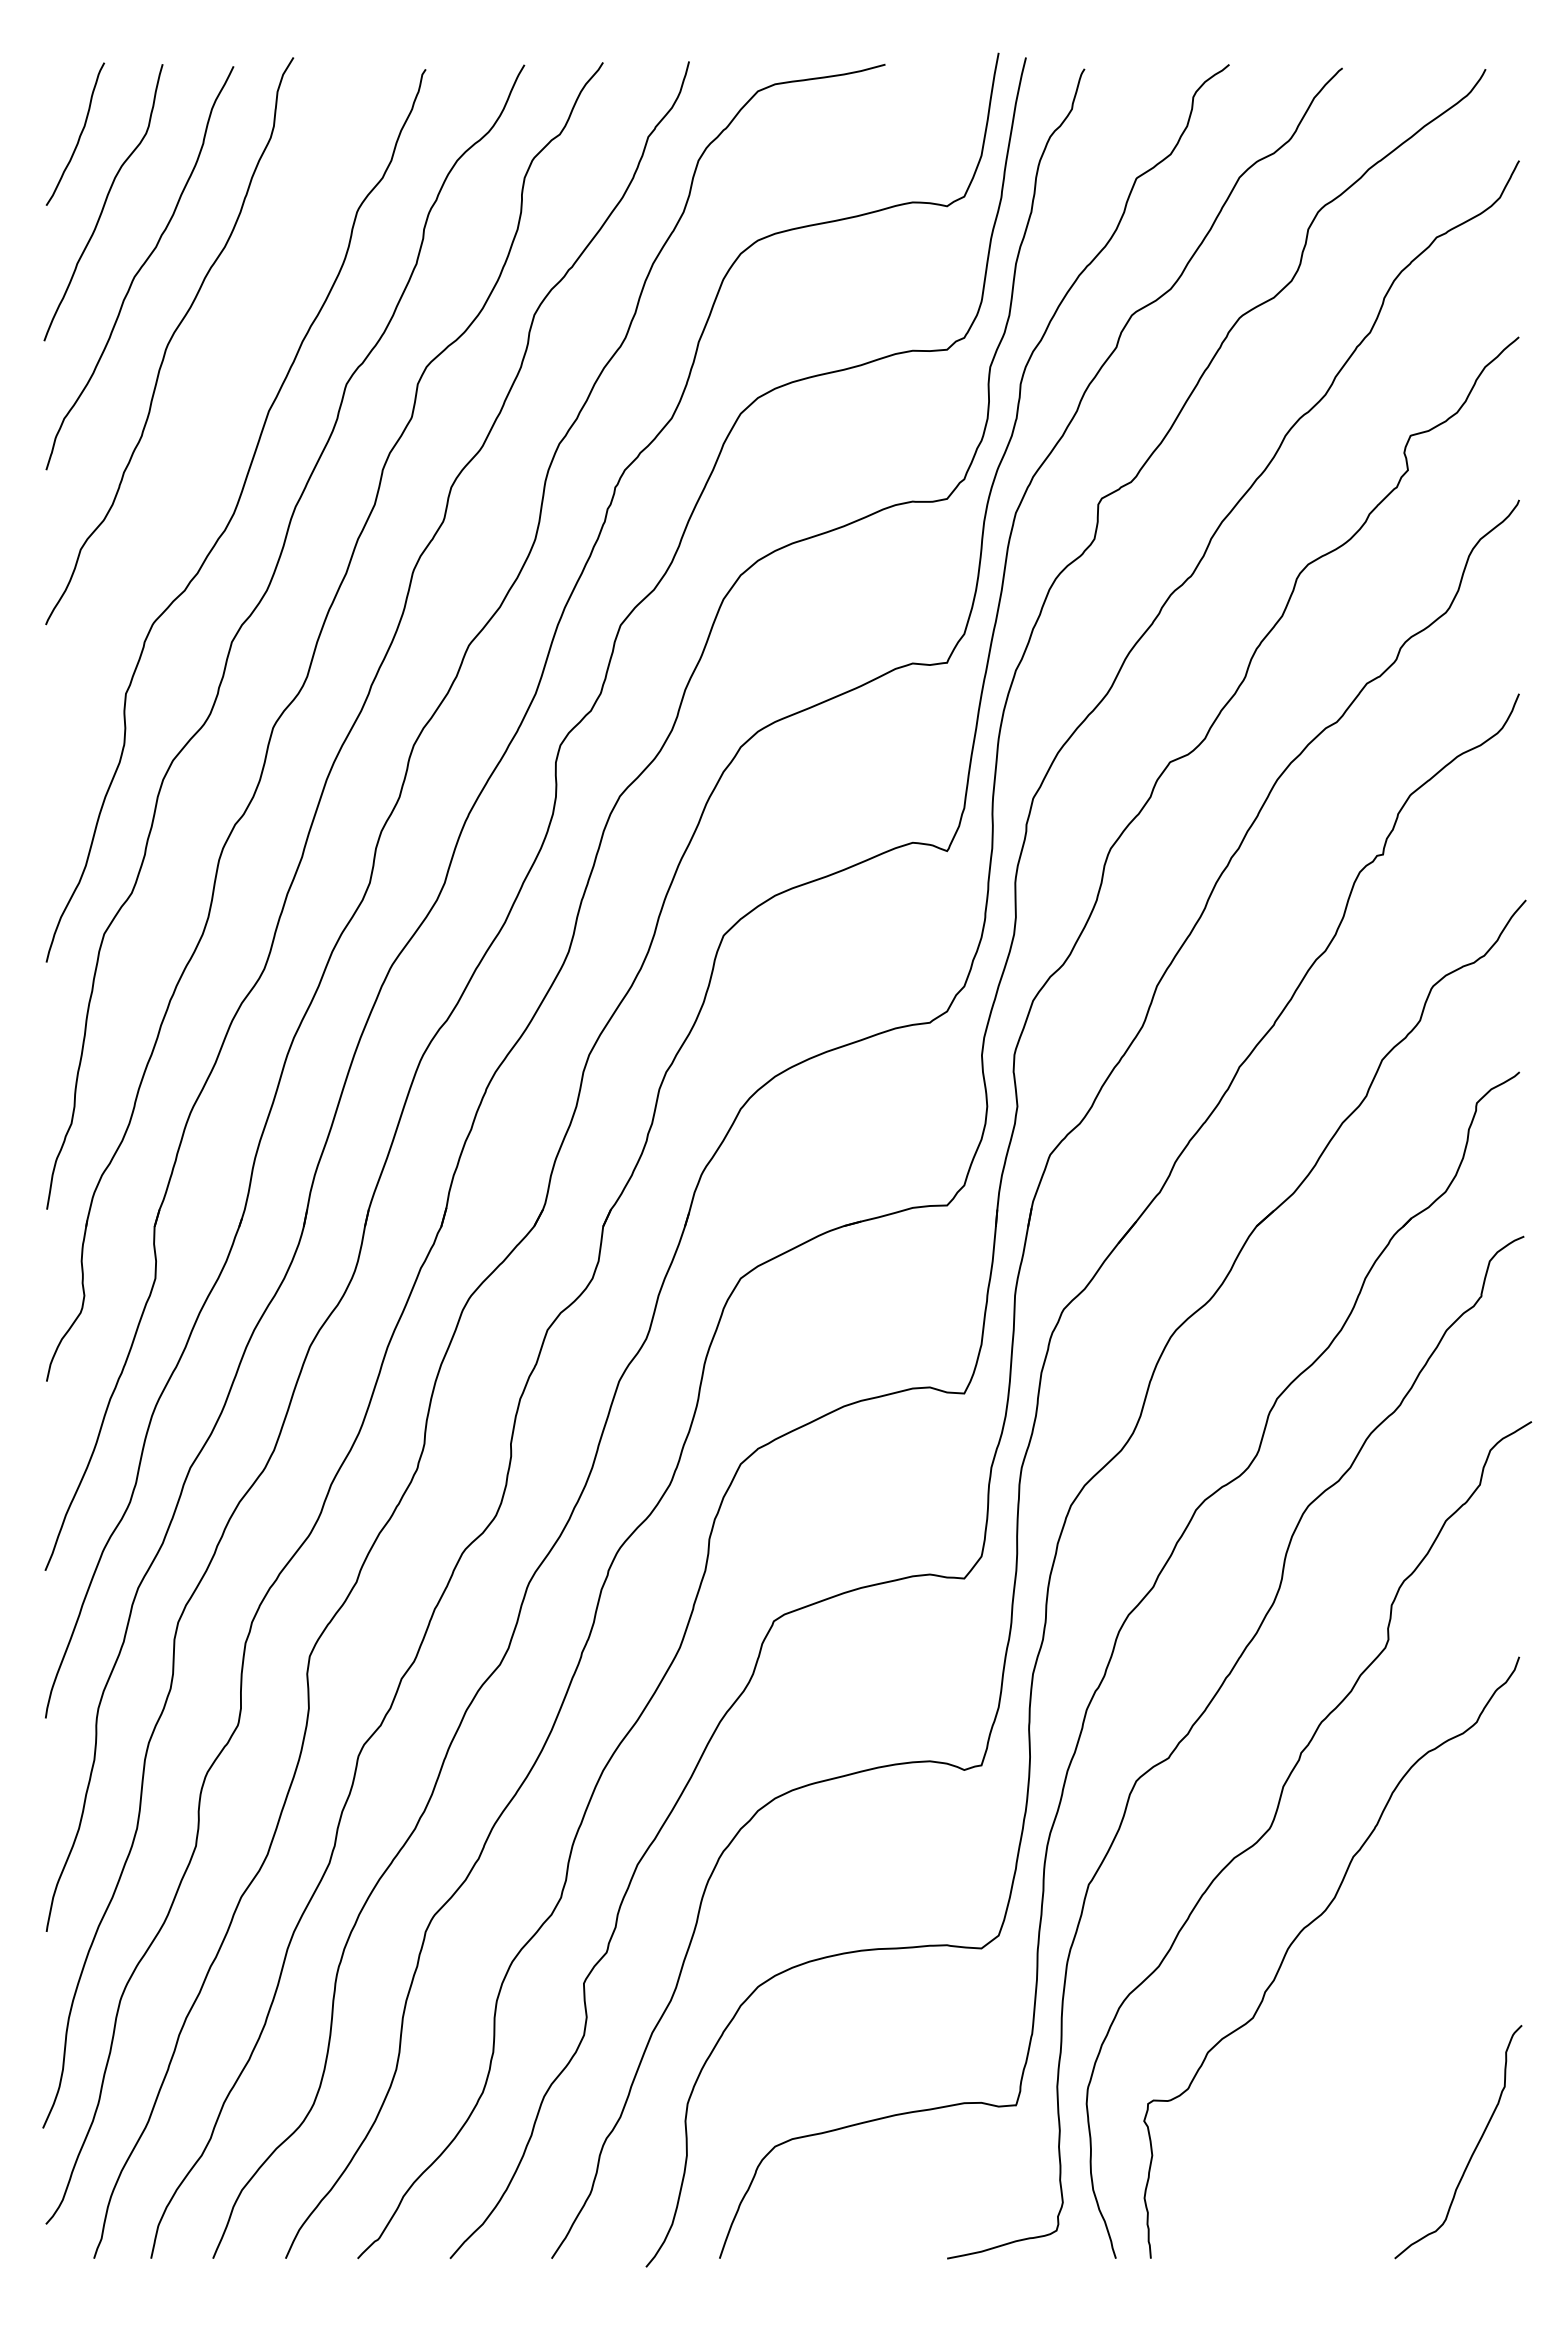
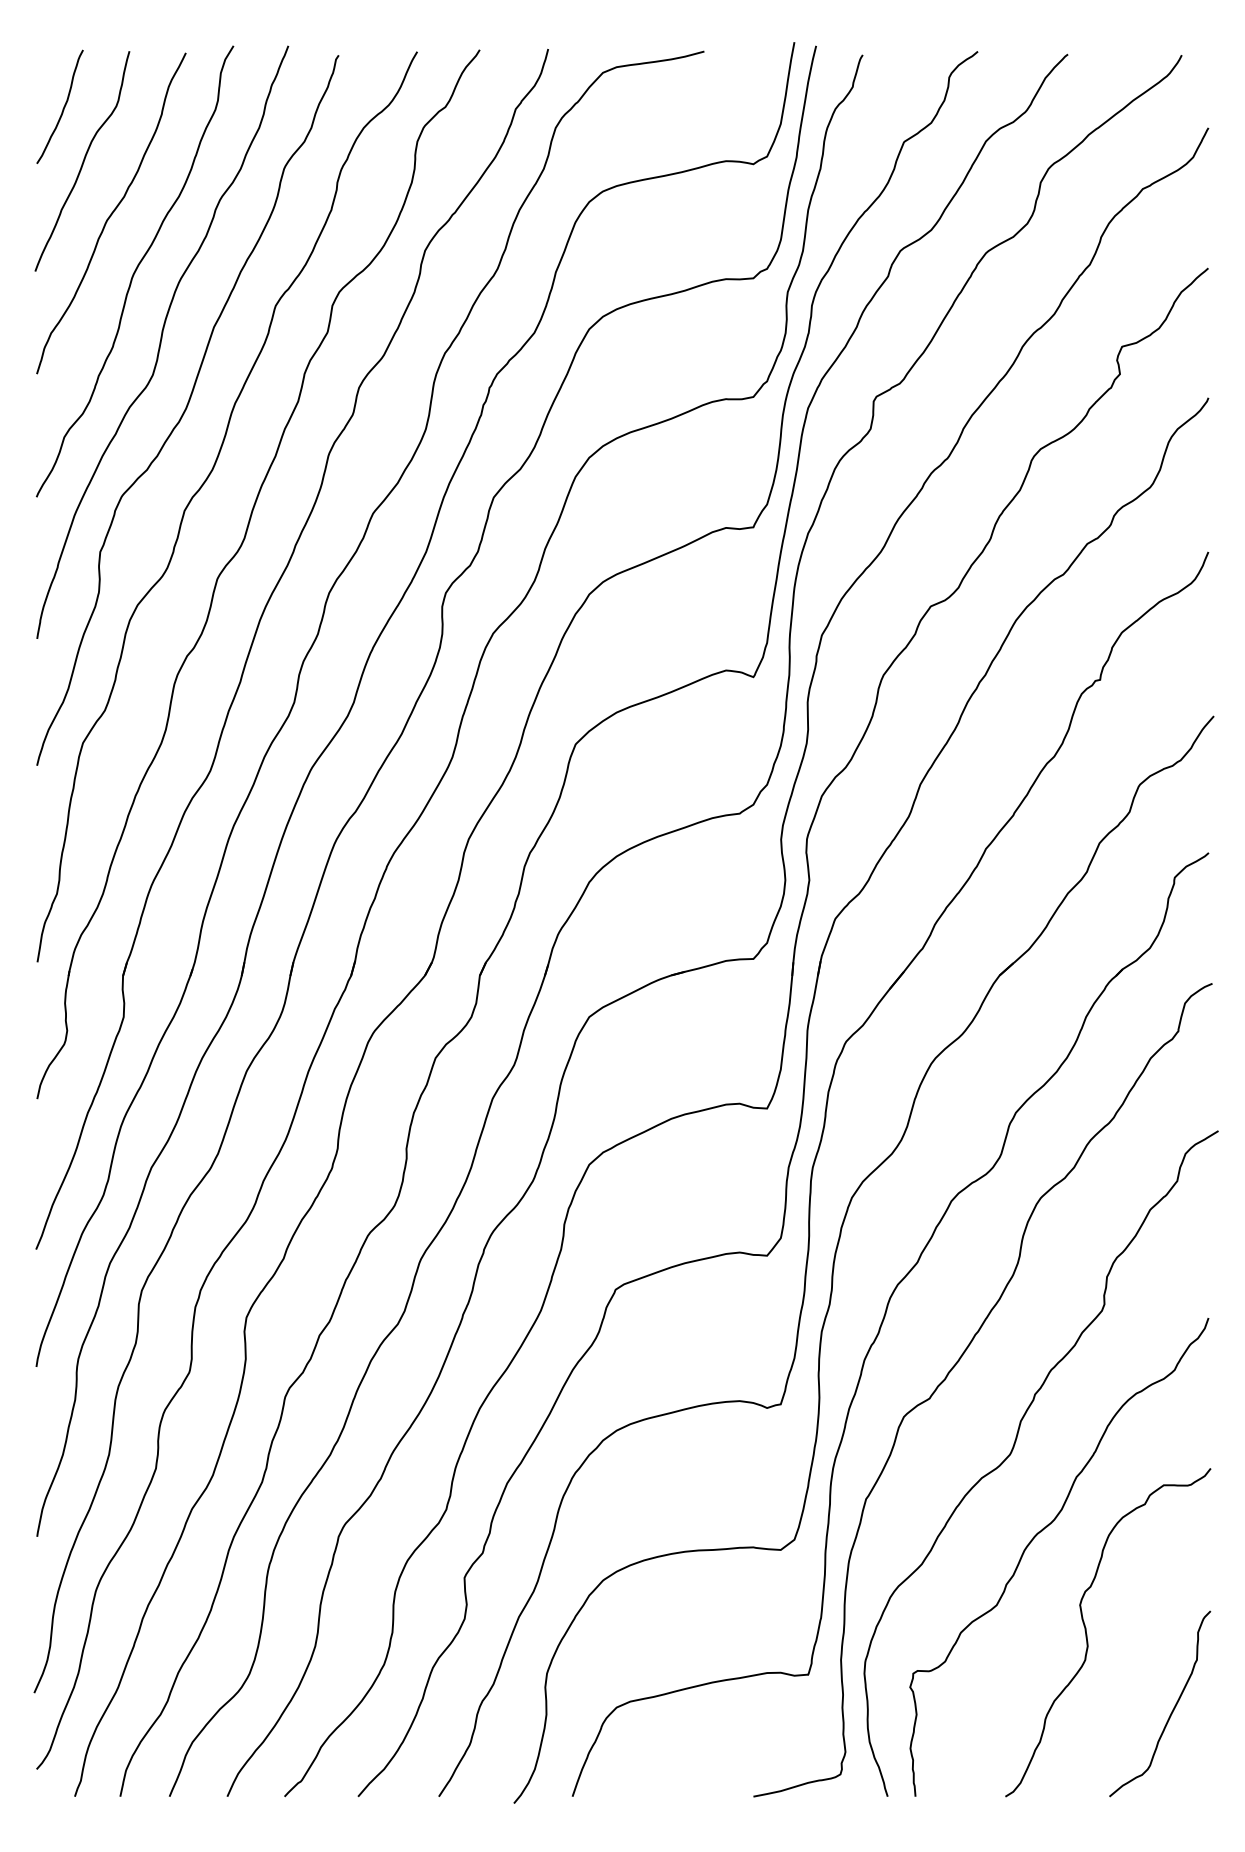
curve: (202, 430) -> (161, 342), added
curve: (1367, 2059) -> (1087, 1638), added

